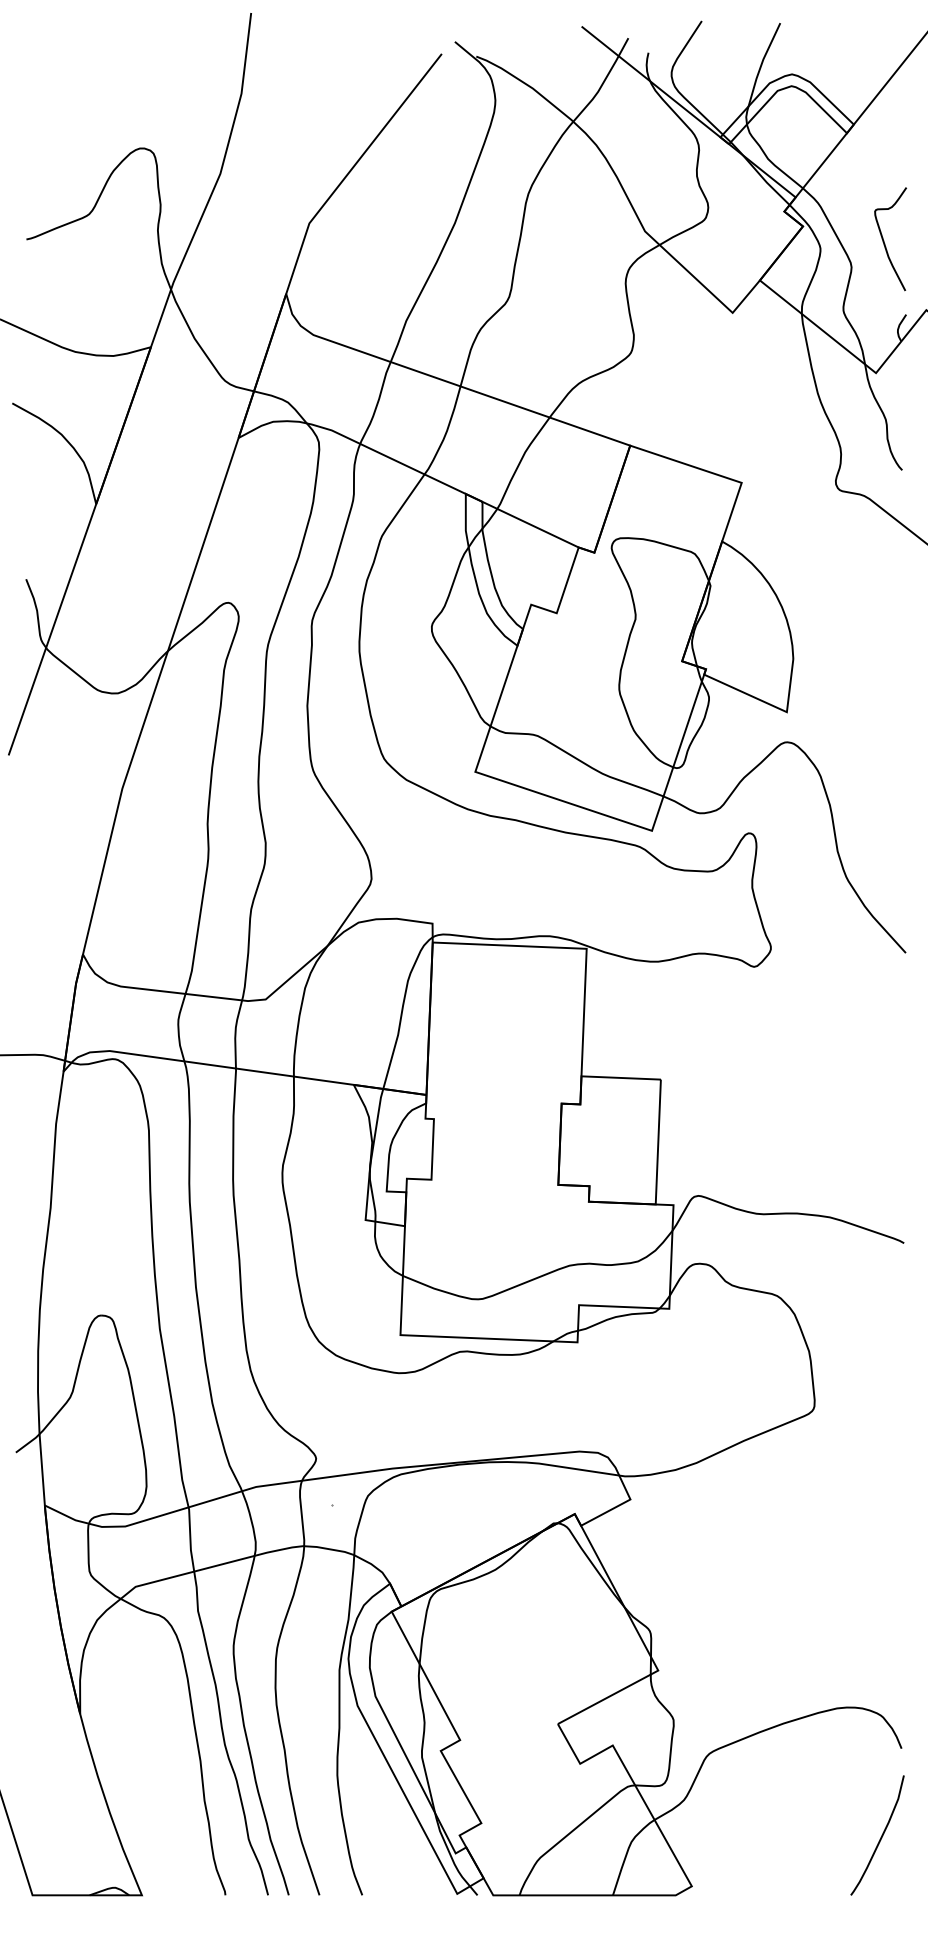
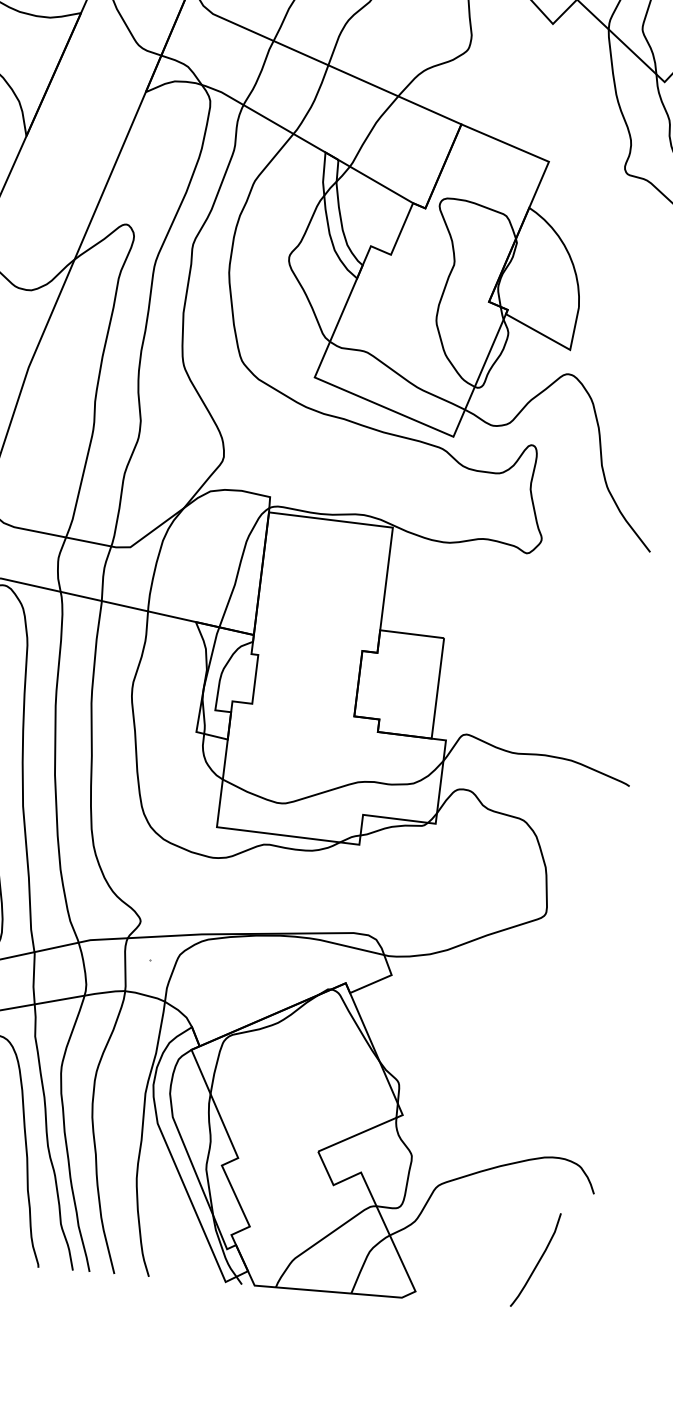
curve: (880, 1837) -> (538, 1261), moved

